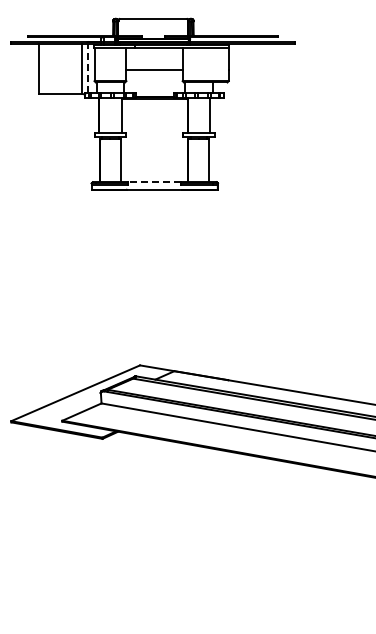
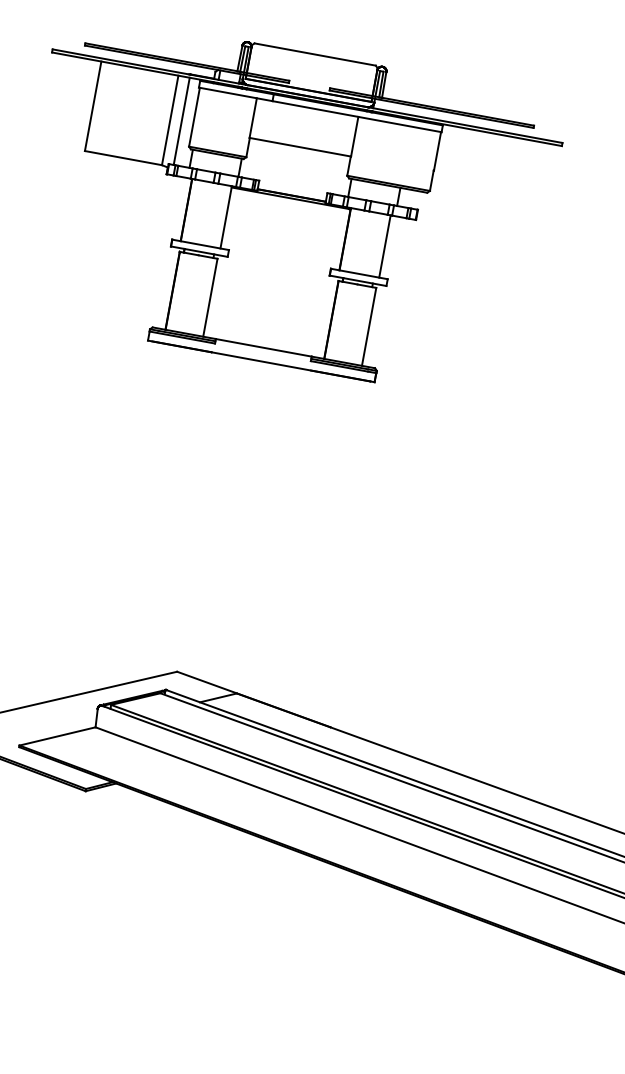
line: (88, 67) -> (182, 120), dashed -> solid
line: (154, 182) -> (263, 348), dashed -> solid

